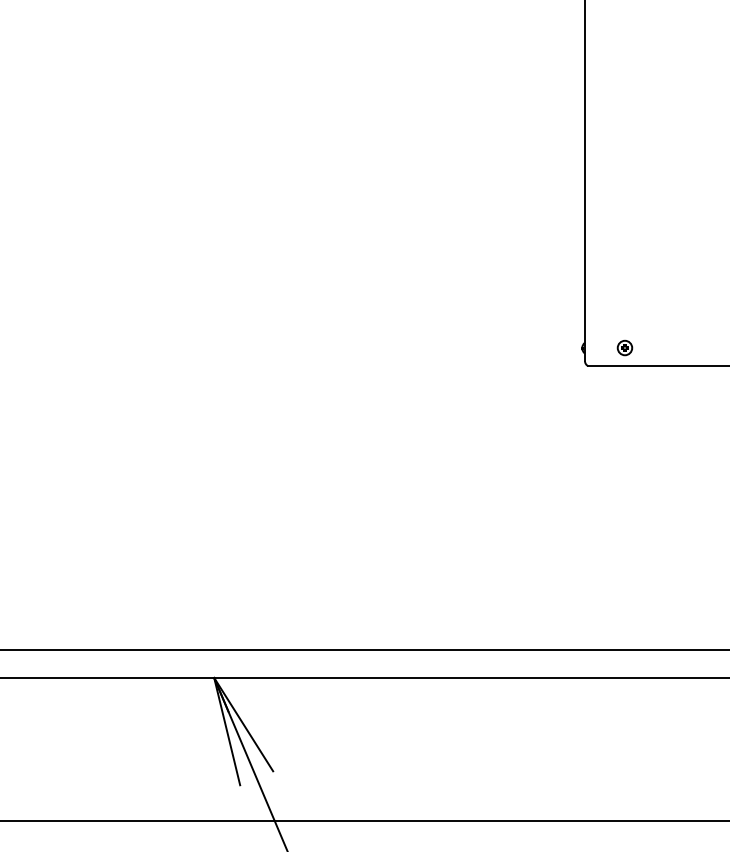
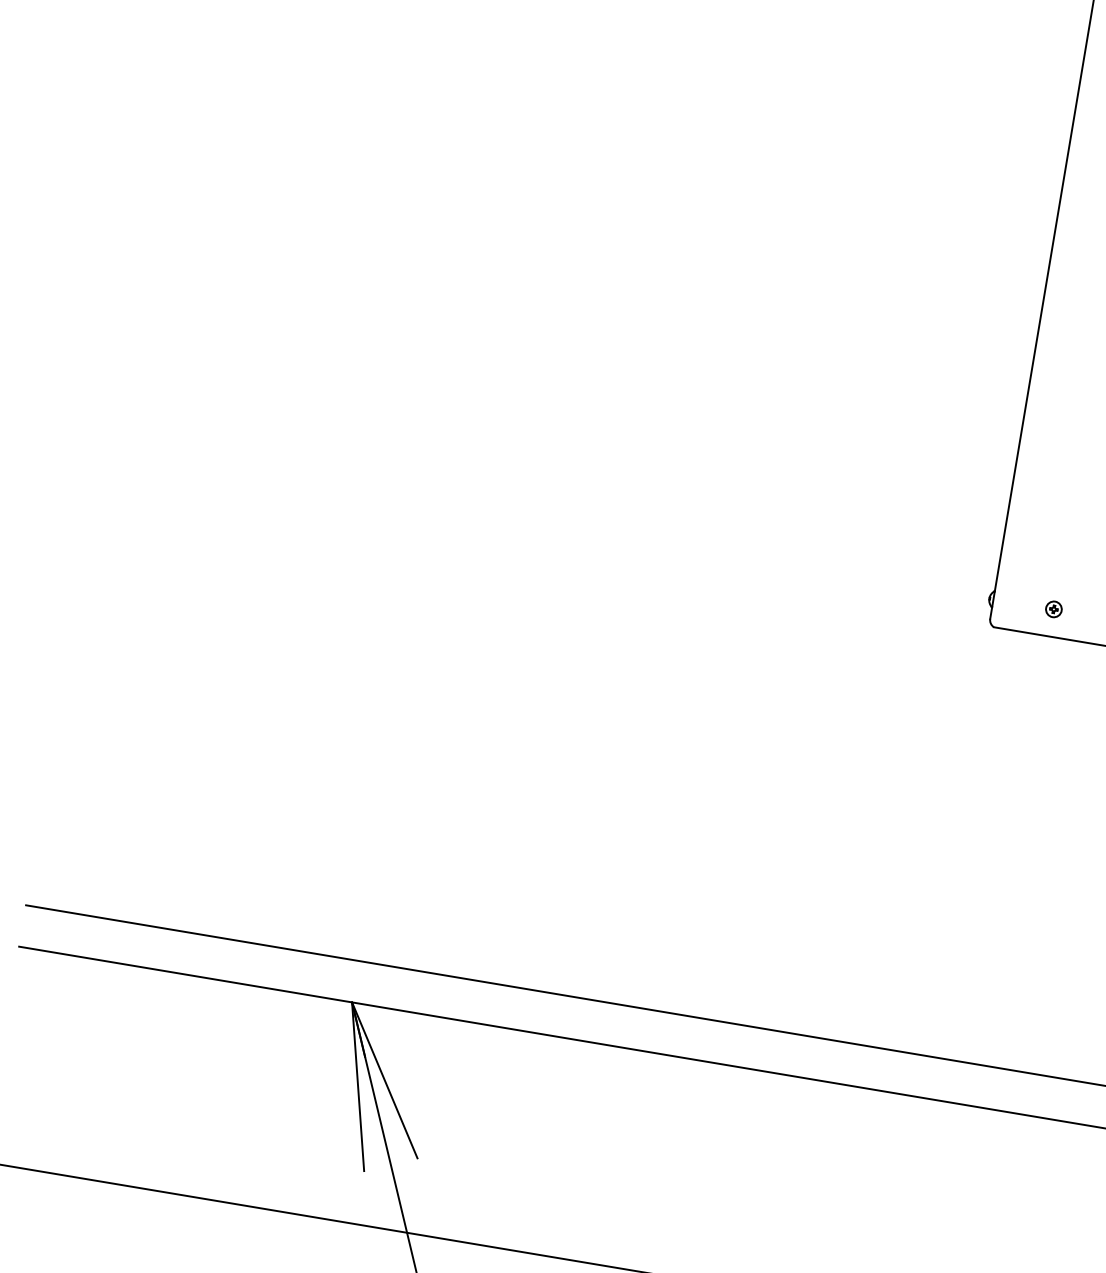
part: (625, 348) -> (1054, 610), size x0.71

